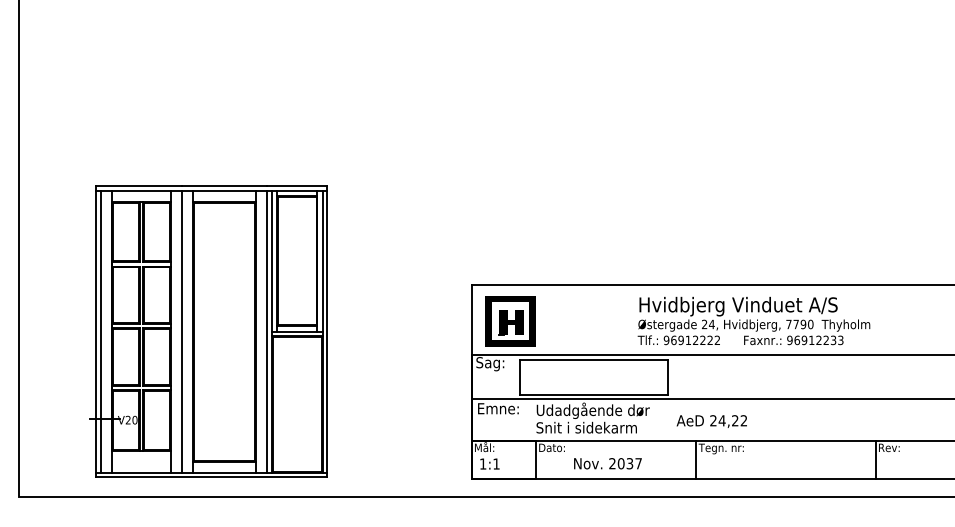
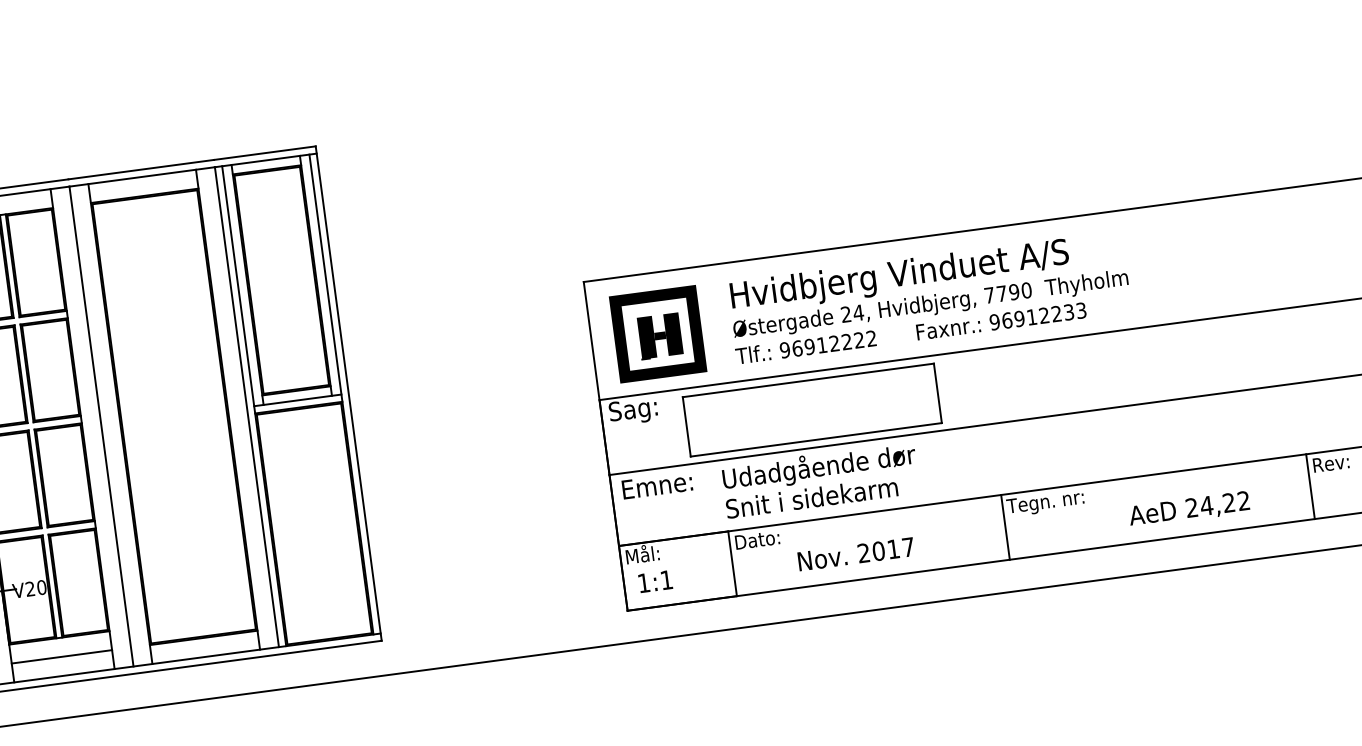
text: (753, 320) -> (928, 296), moved
text: (711, 421) -> (1188, 509), moved
line: (140, 461) -> (60, 656), added
text: (629, 463) -> (892, 548), 2037 -> 2017

